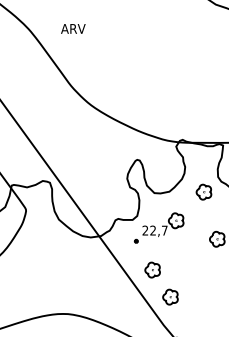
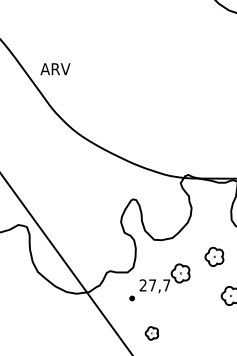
text: (73, 28) -> (55, 68), moved
part: (203, 191) -> (213, 256), moved
text: (152, 230) -> (151, 285), 22,7 -> 27,7
part: (152, 269) -> (151, 332), size x0.7

